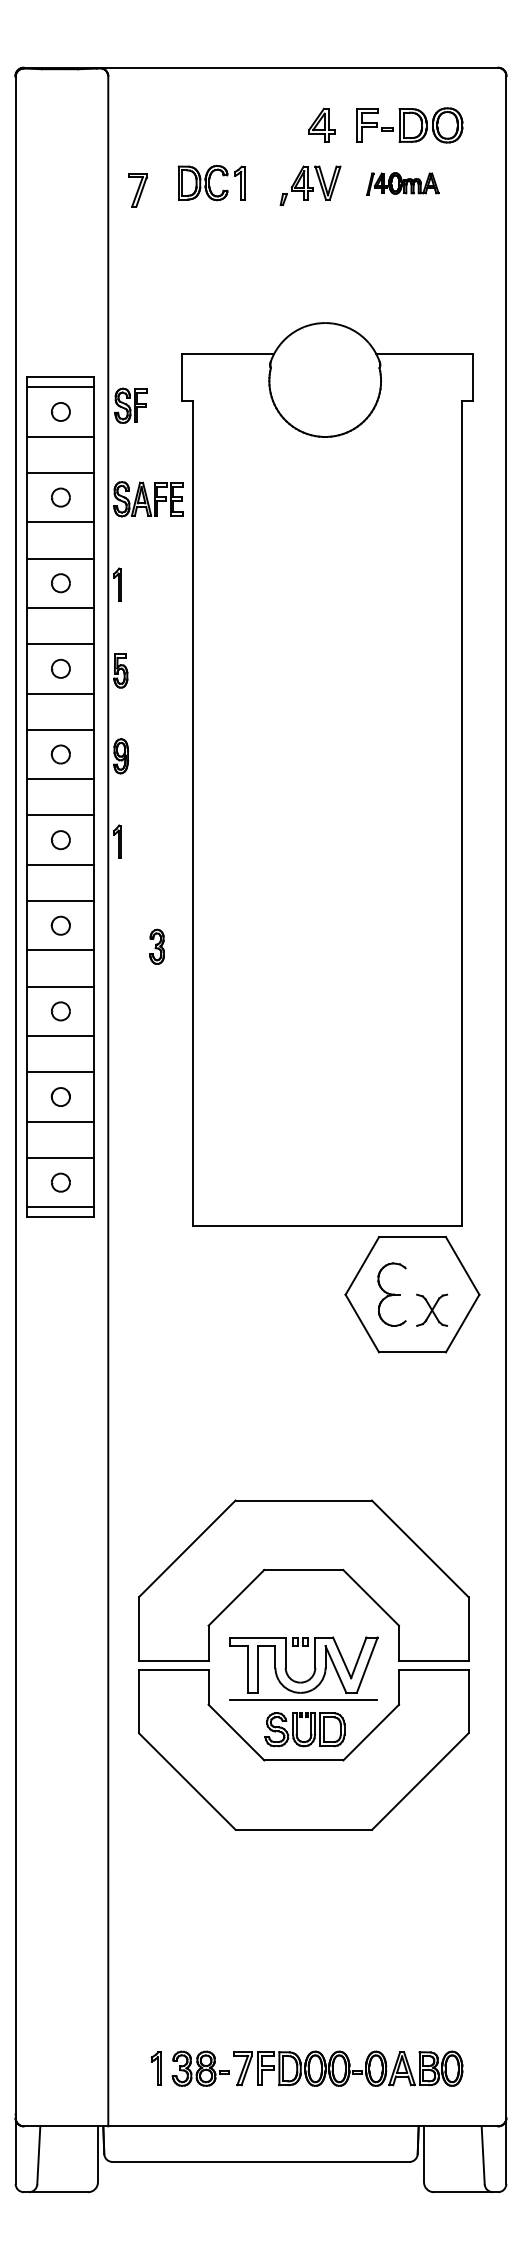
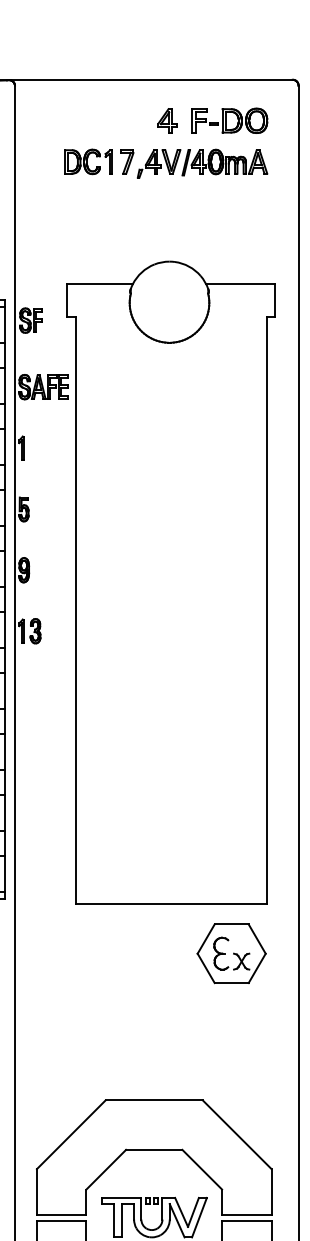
part: (402, 183) -> (224, 162), size x1.67
part: (137, 190) -> (126, 162), moved
part: (156, 946) -> (35, 630), moved
part: (412, 1294) -> (231, 953), size x0.71

